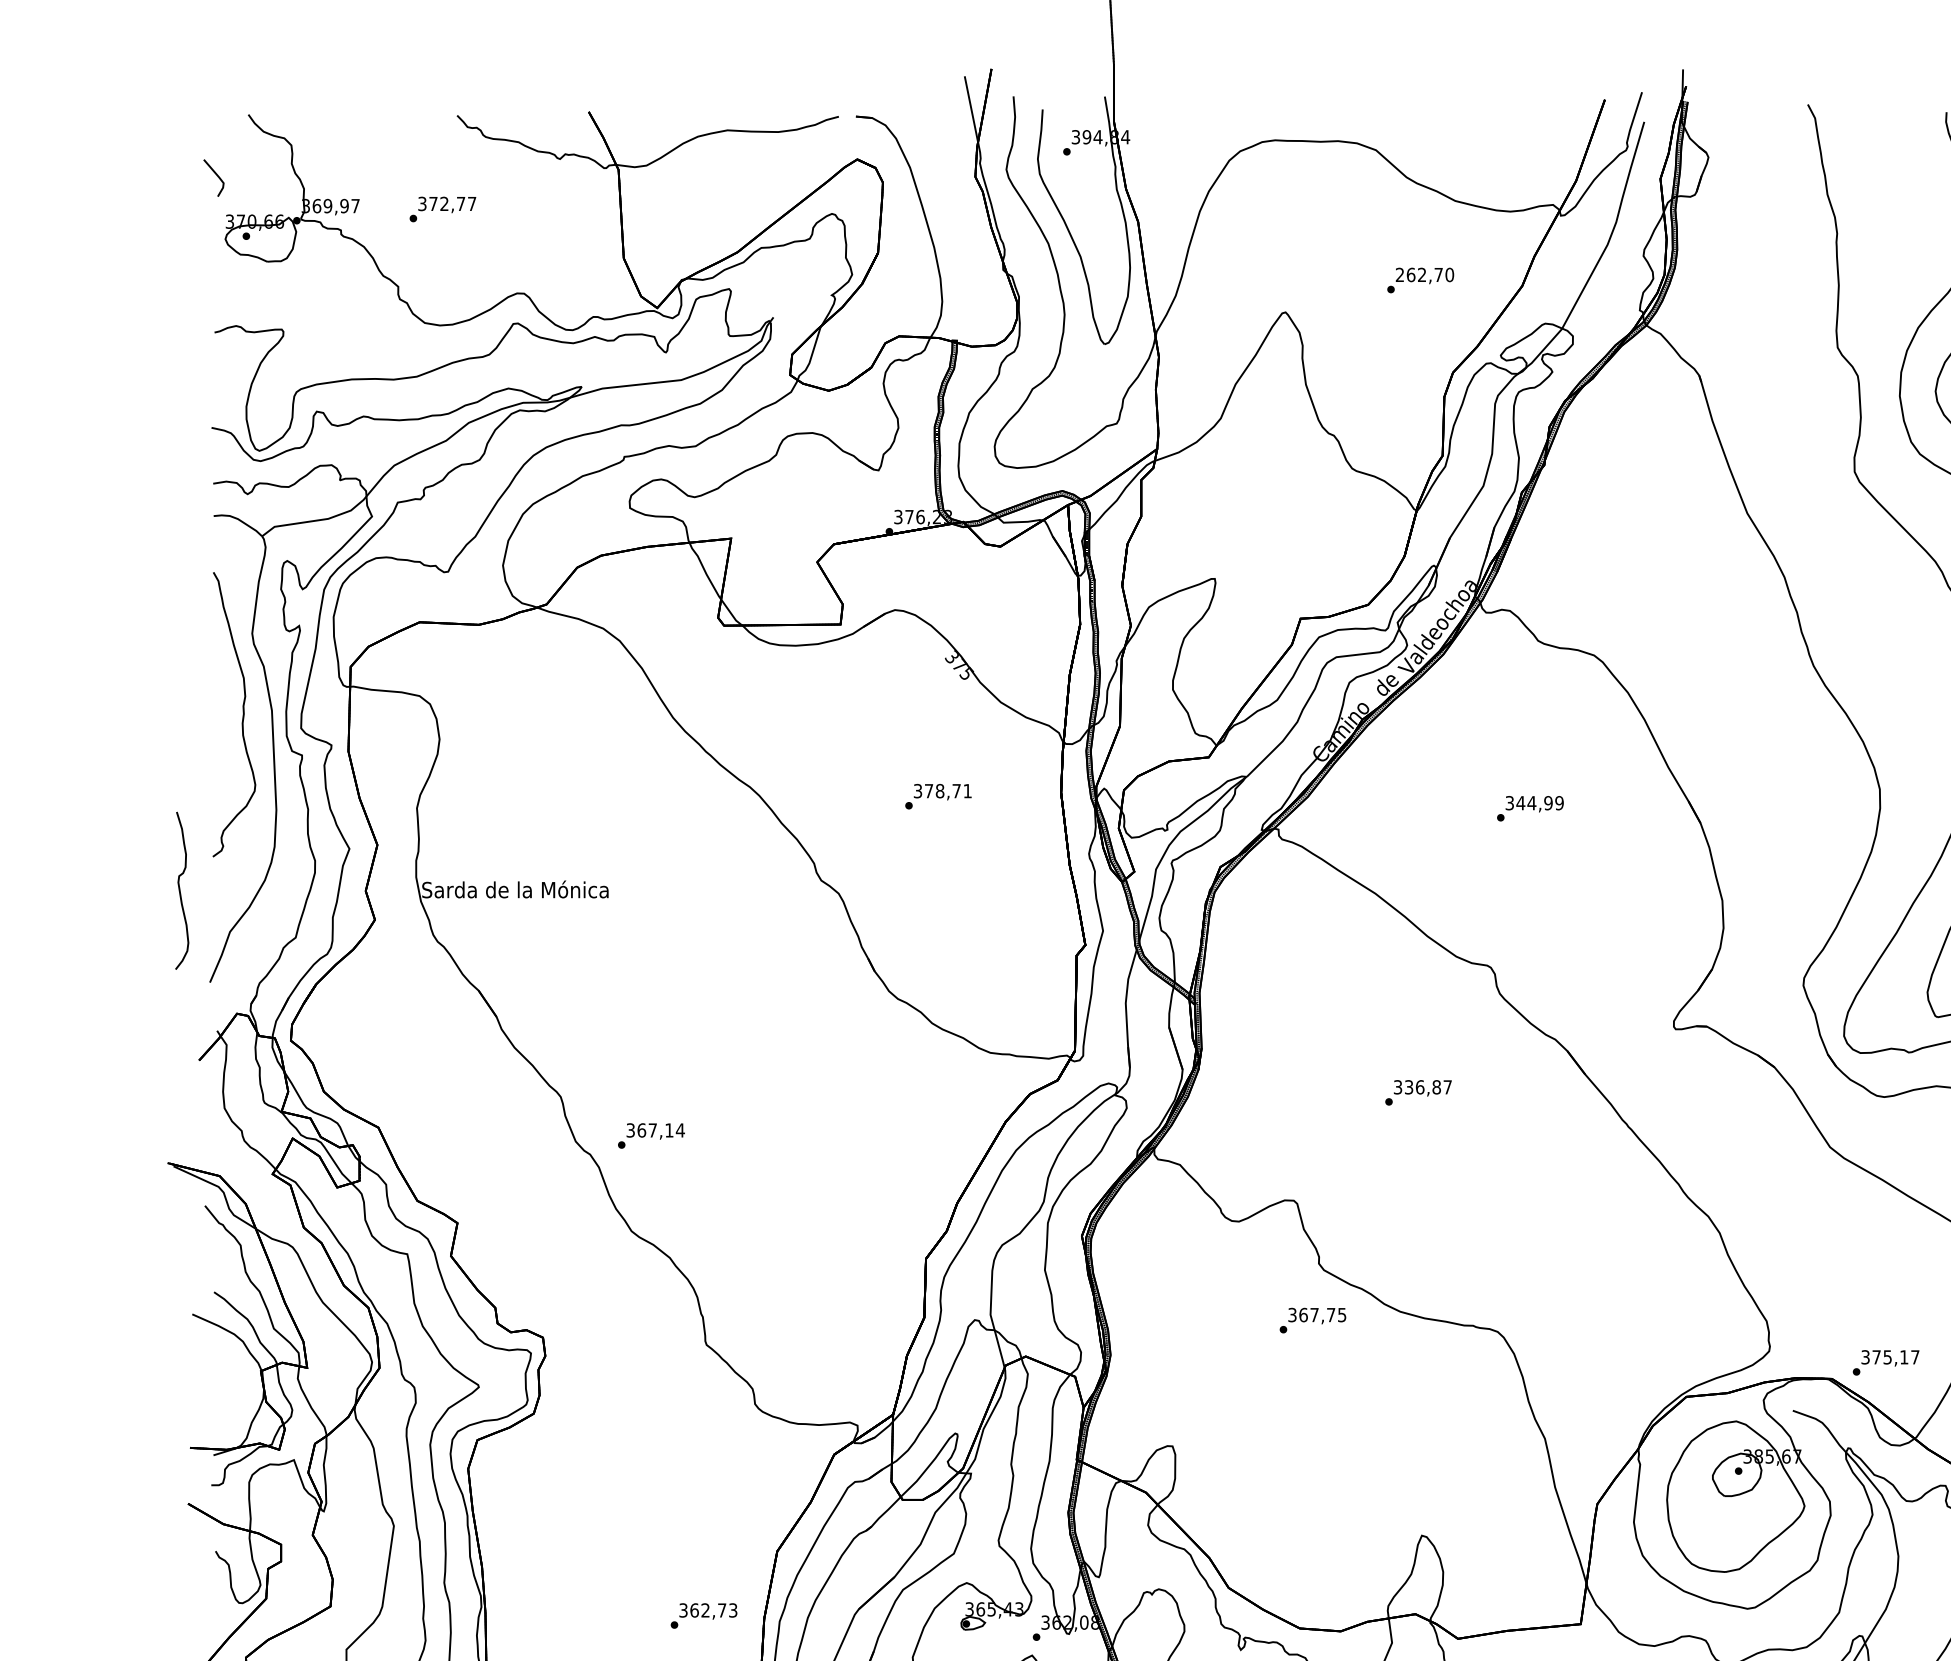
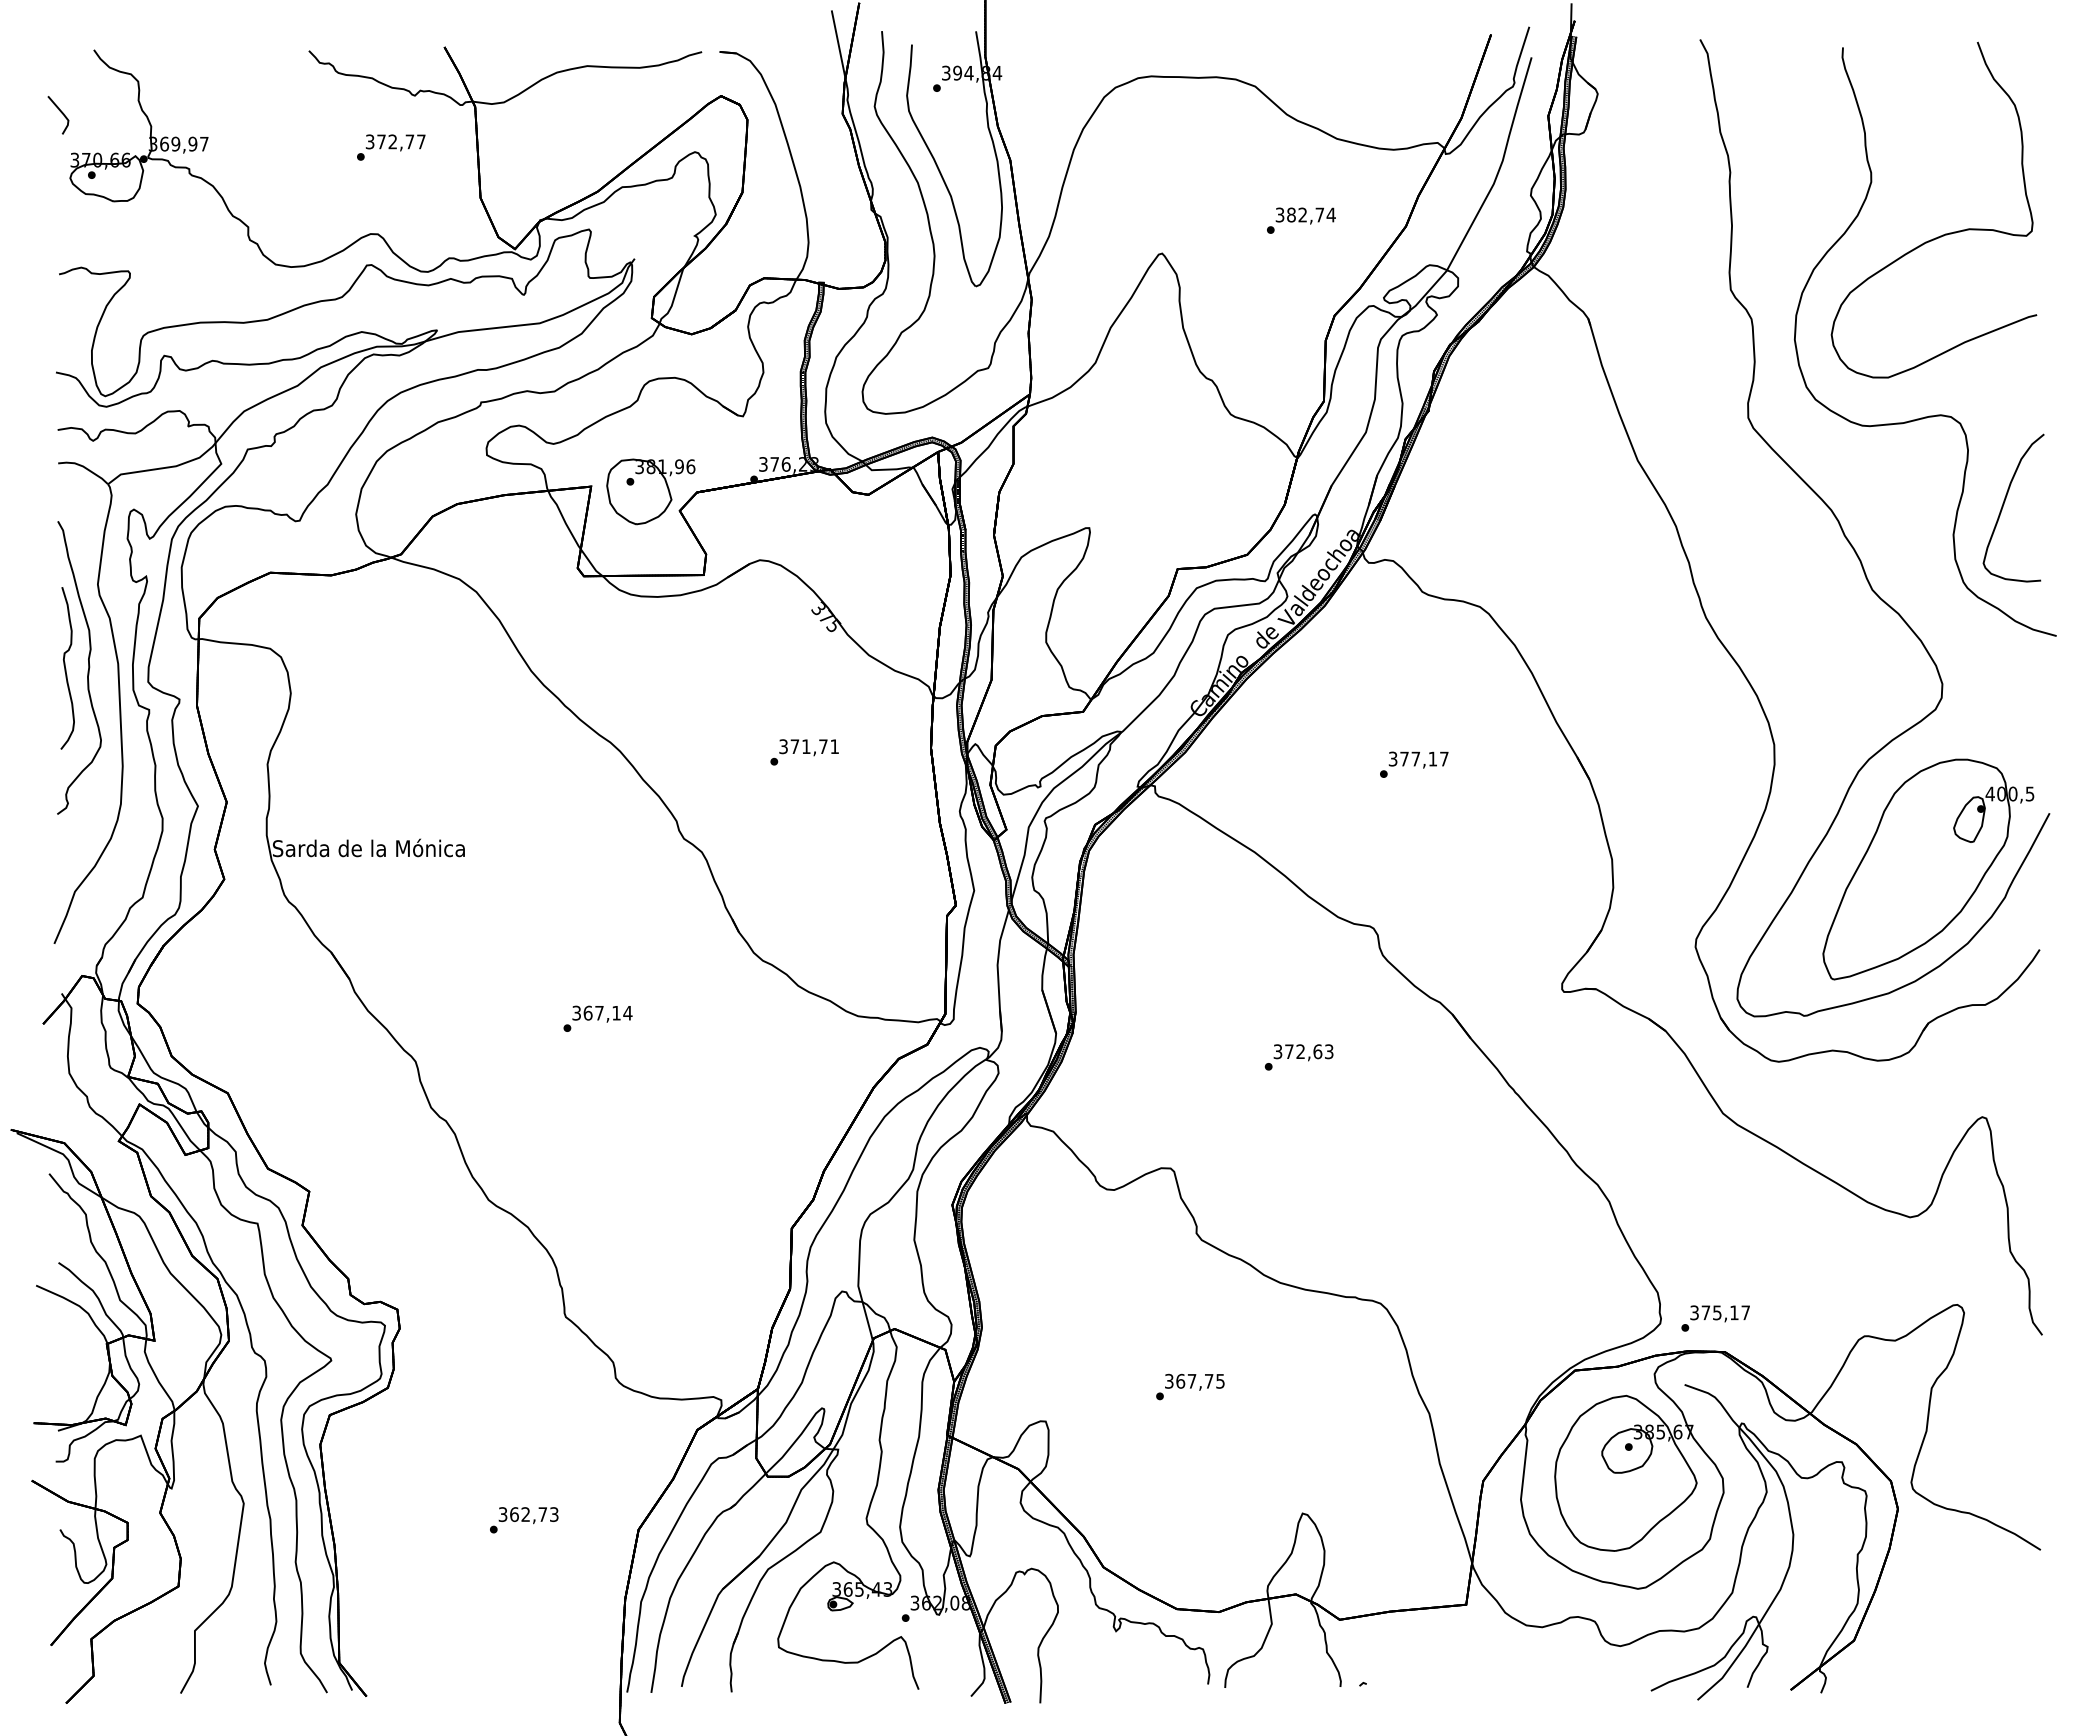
text: (443, 209) -> (391, 147), moved
text: (1424, 274) -> (1305, 214), 262,70 -> 382,74
part: (788, 543) -> (650, 491), added
text: (940, 790) -> (806, 746), 378,71 -> 371,71
text: (1539, 802) -> (1423, 758), 344,99 -> 377,17
curve: (181, 890) -> (66, 668), moved
text: (1428, 1087) -> (1309, 1051), 336,87 -> 372,63
text: (650, 1135) -> (597, 1018), moved
text: (1313, 1320) -> (1190, 1386), moved
text: (1885, 1362) -> (1715, 1318), moved
text: (704, 1616) -> (524, 1520), moved

